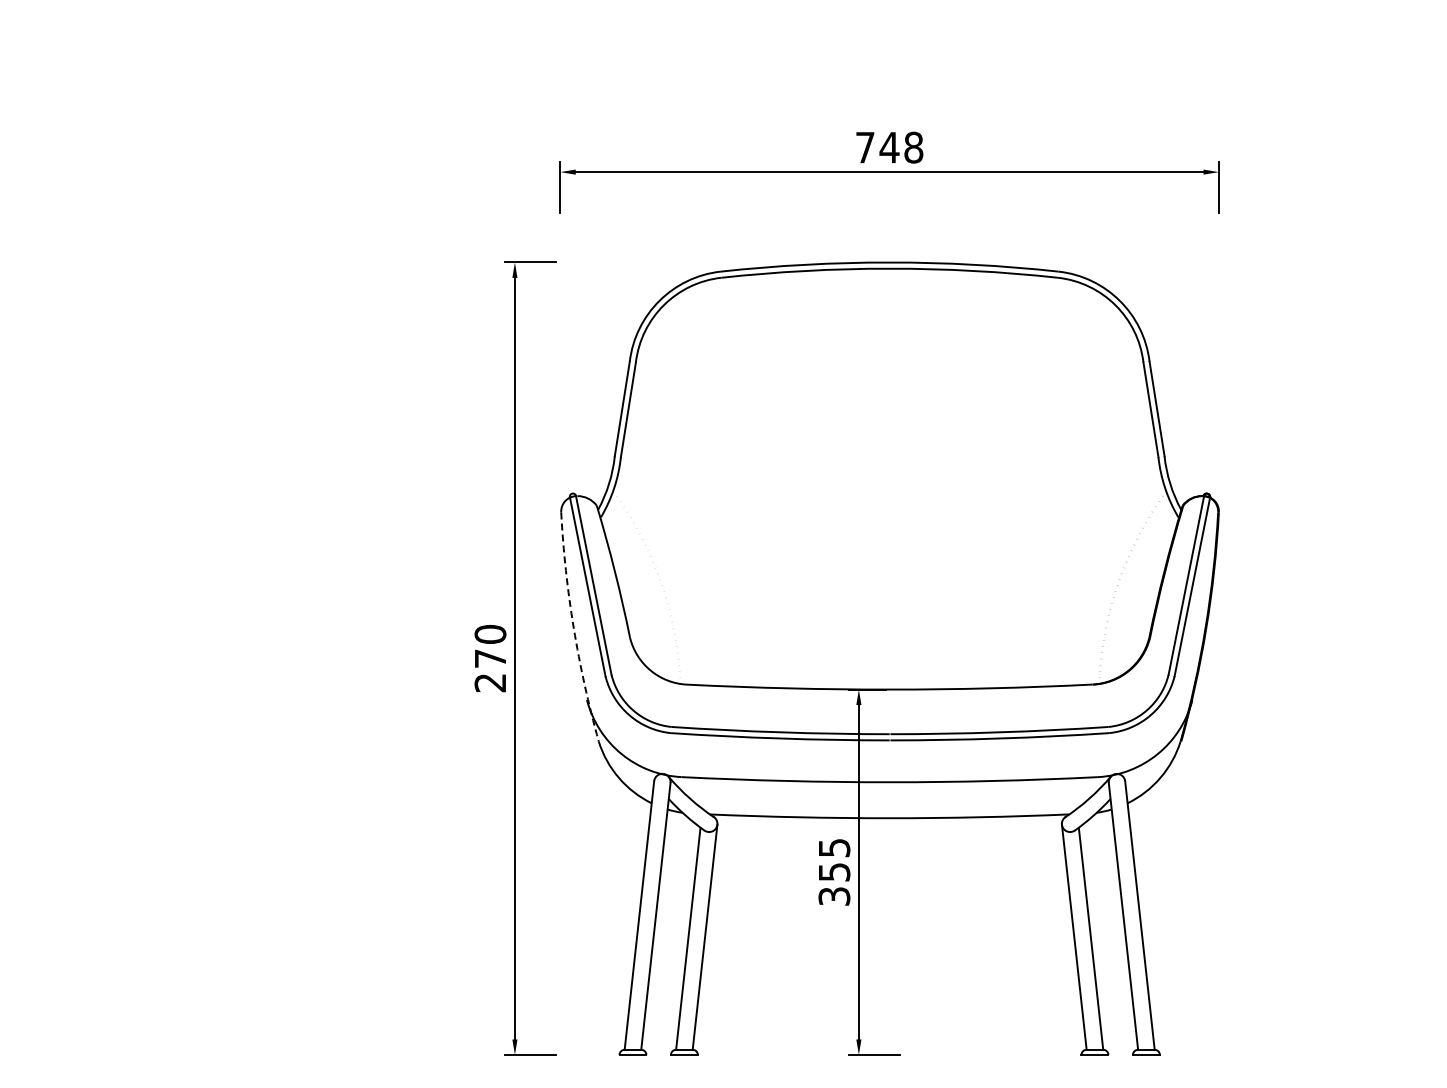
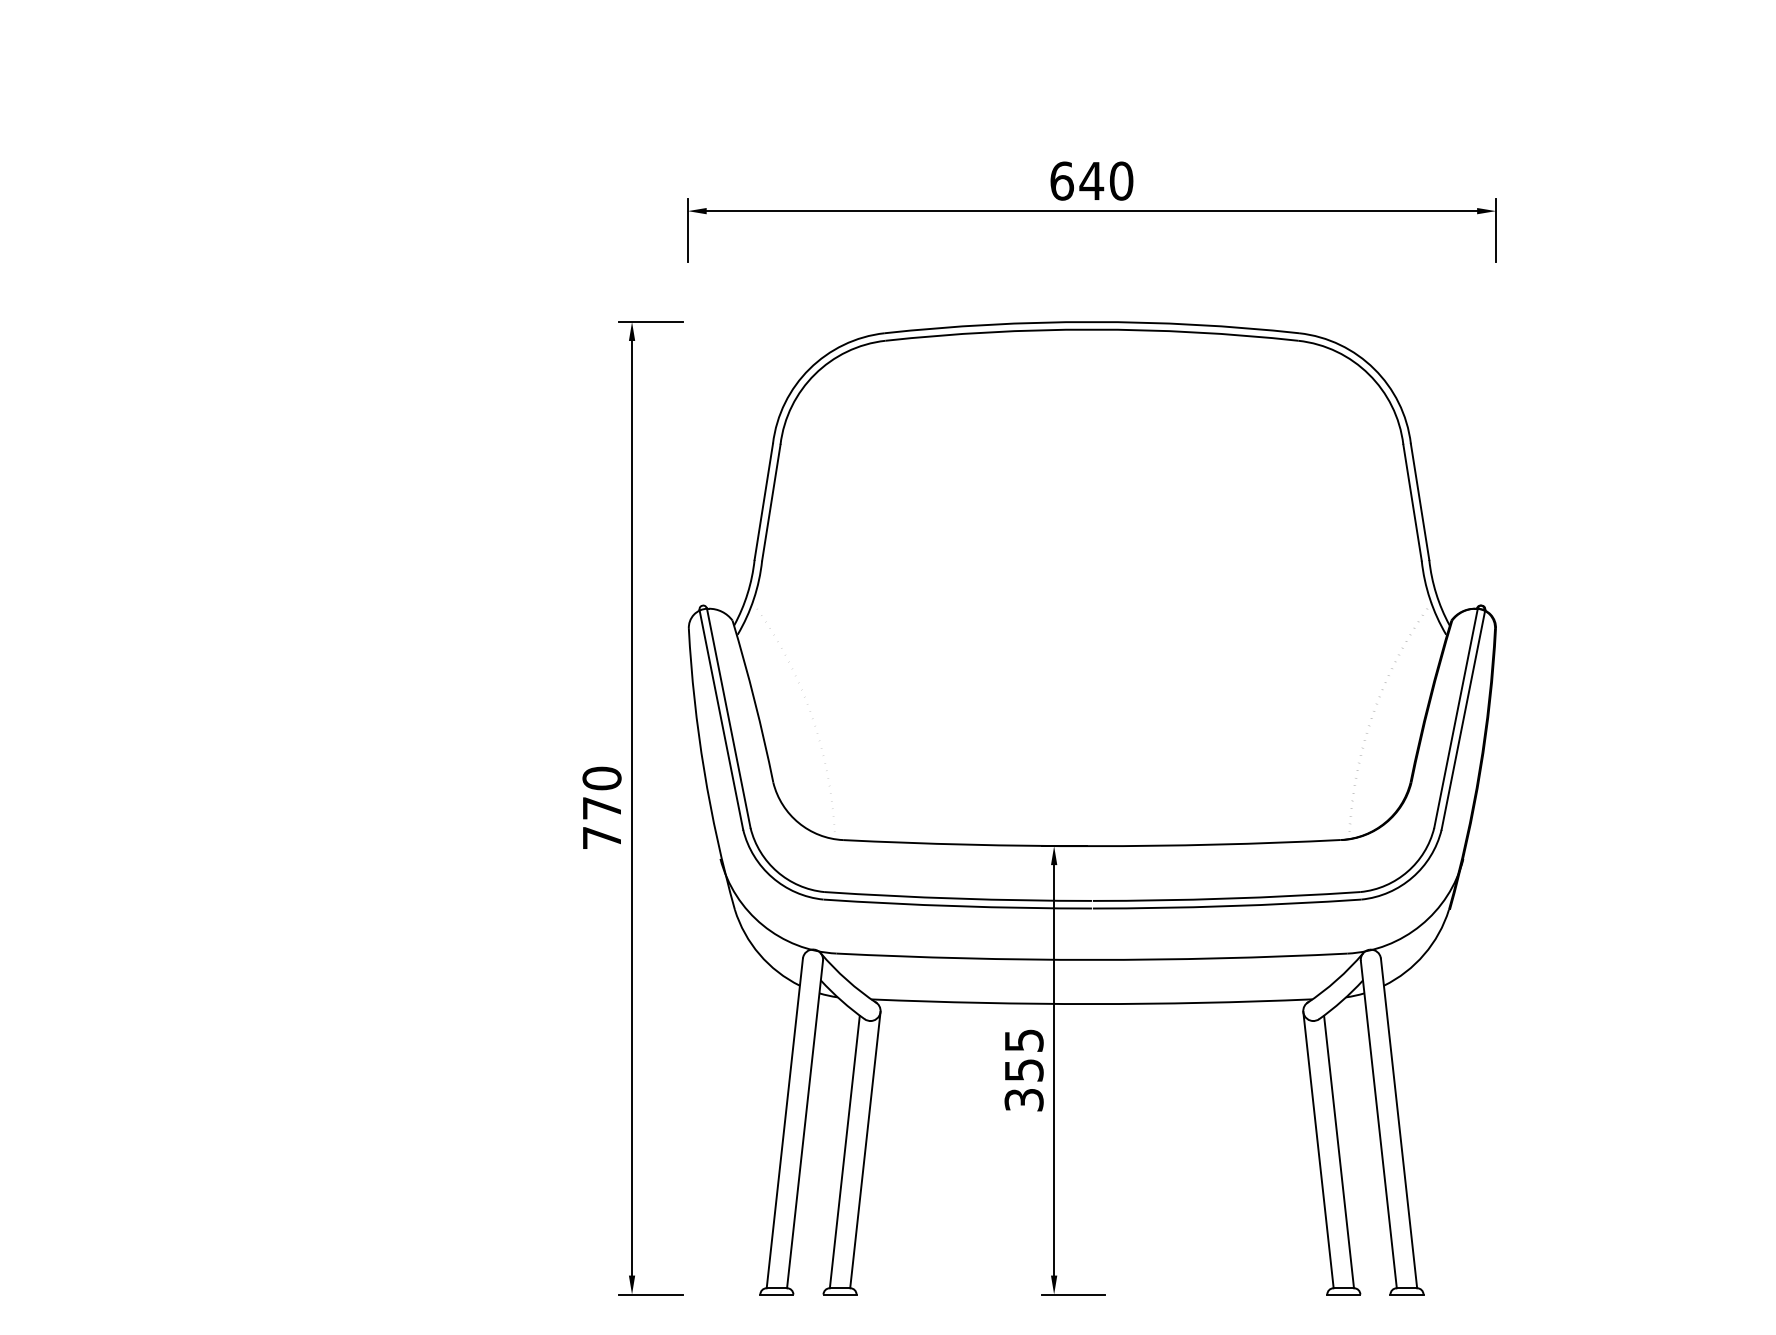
text: (889, 147) -> (1091, 180), 748 -> 640
arc: (573, 628) -> (703, 771), dashed -> solid
text: (489, 683) -> (600, 838), 270 -> 770

